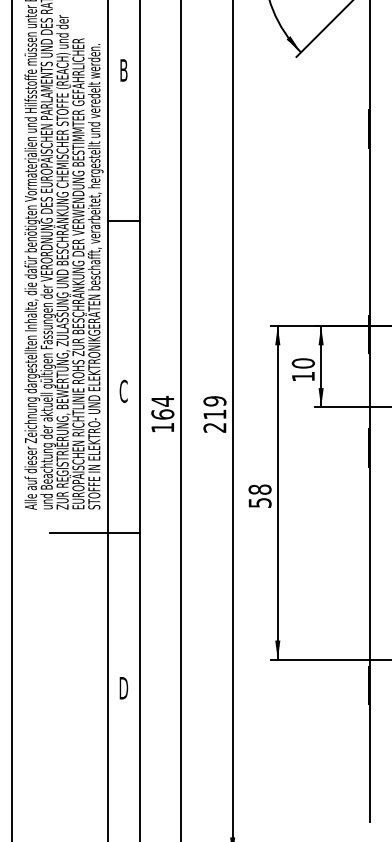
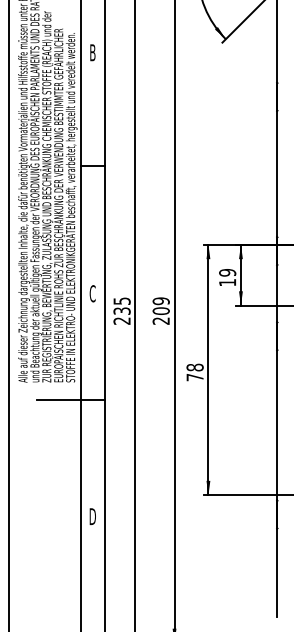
text: (303, 363) -> (227, 272), 10 -> 19
text: (162, 413) -> (121, 310), 164 -> 235
text: (214, 414) -> (160, 311), 219 -> 209
text: (259, 502) -> (194, 377), 58 -> 78

